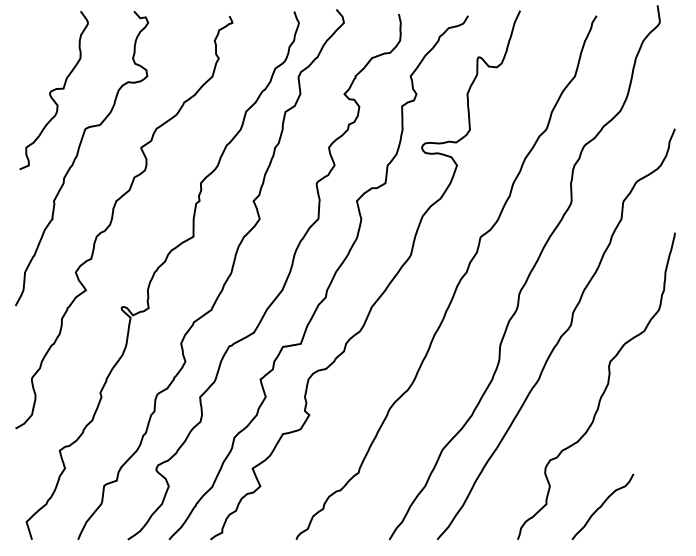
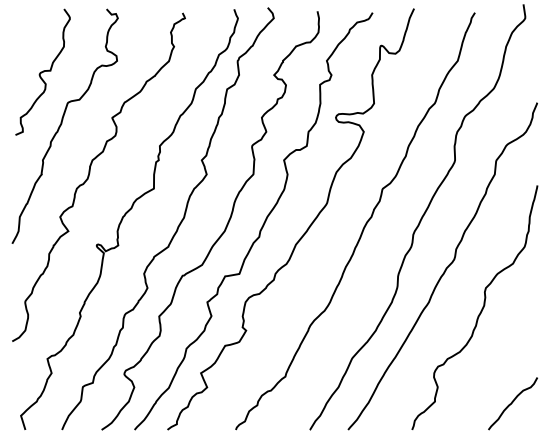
curve: (602, 506) -> (512, 403), moved

